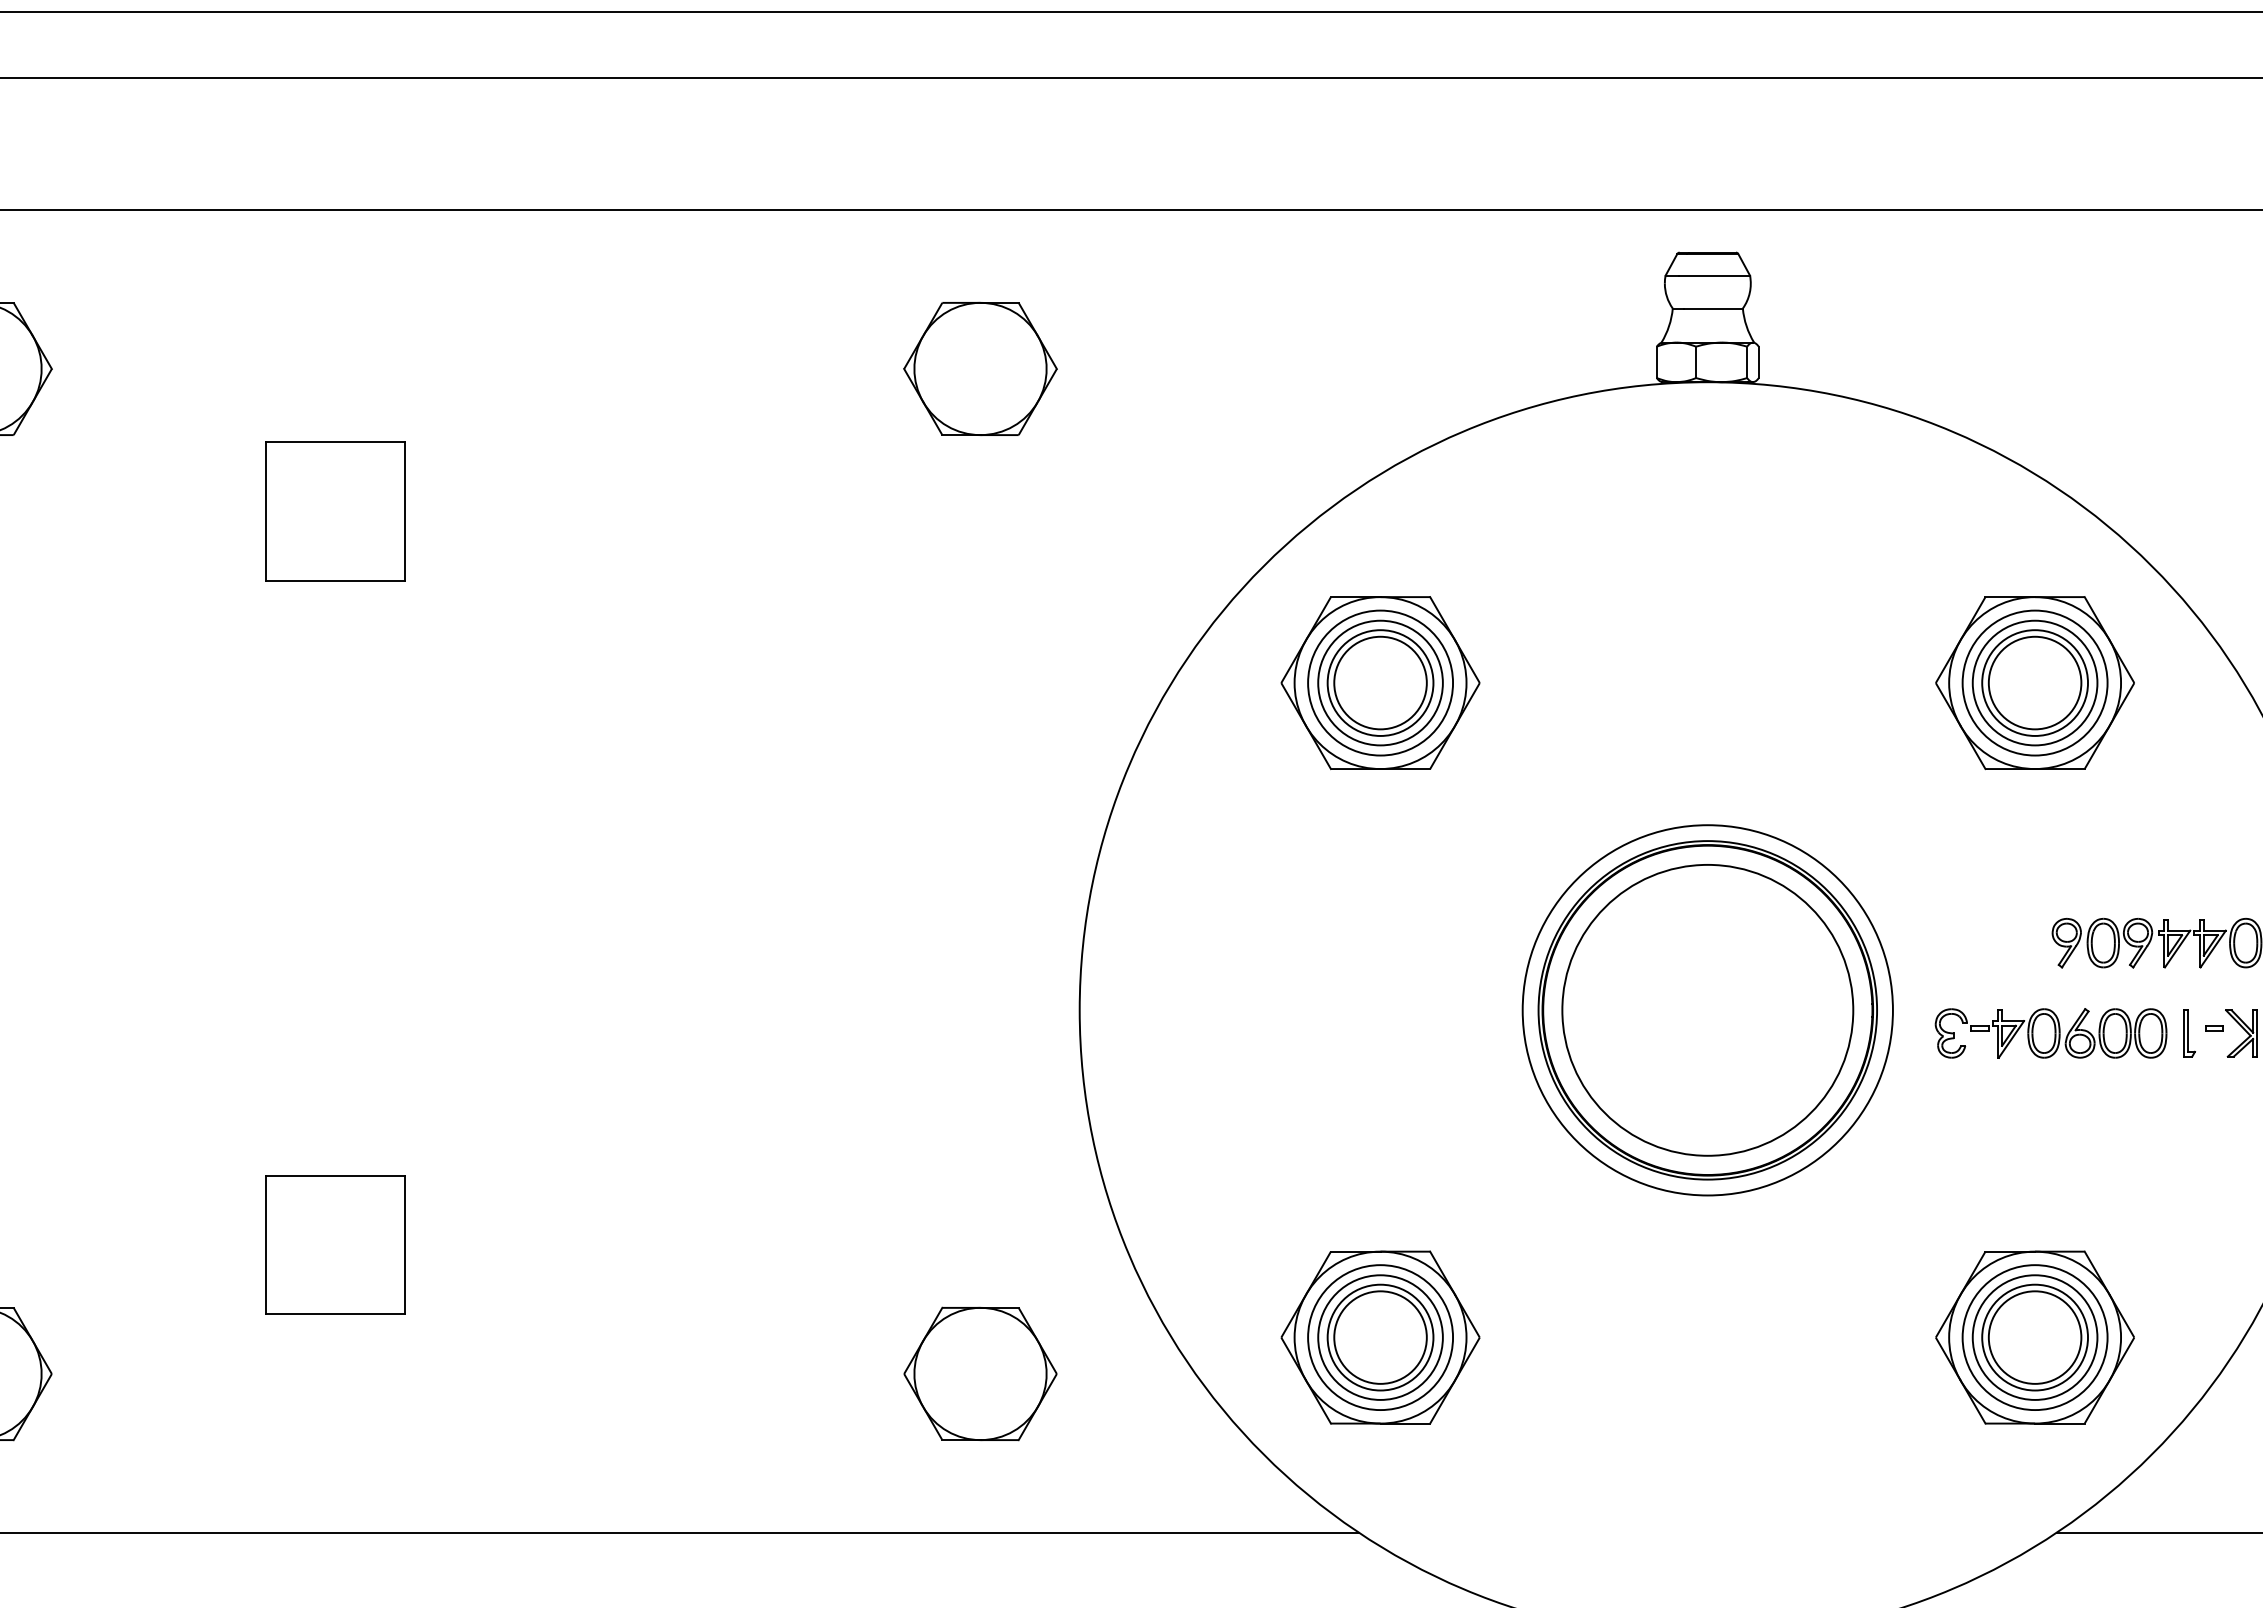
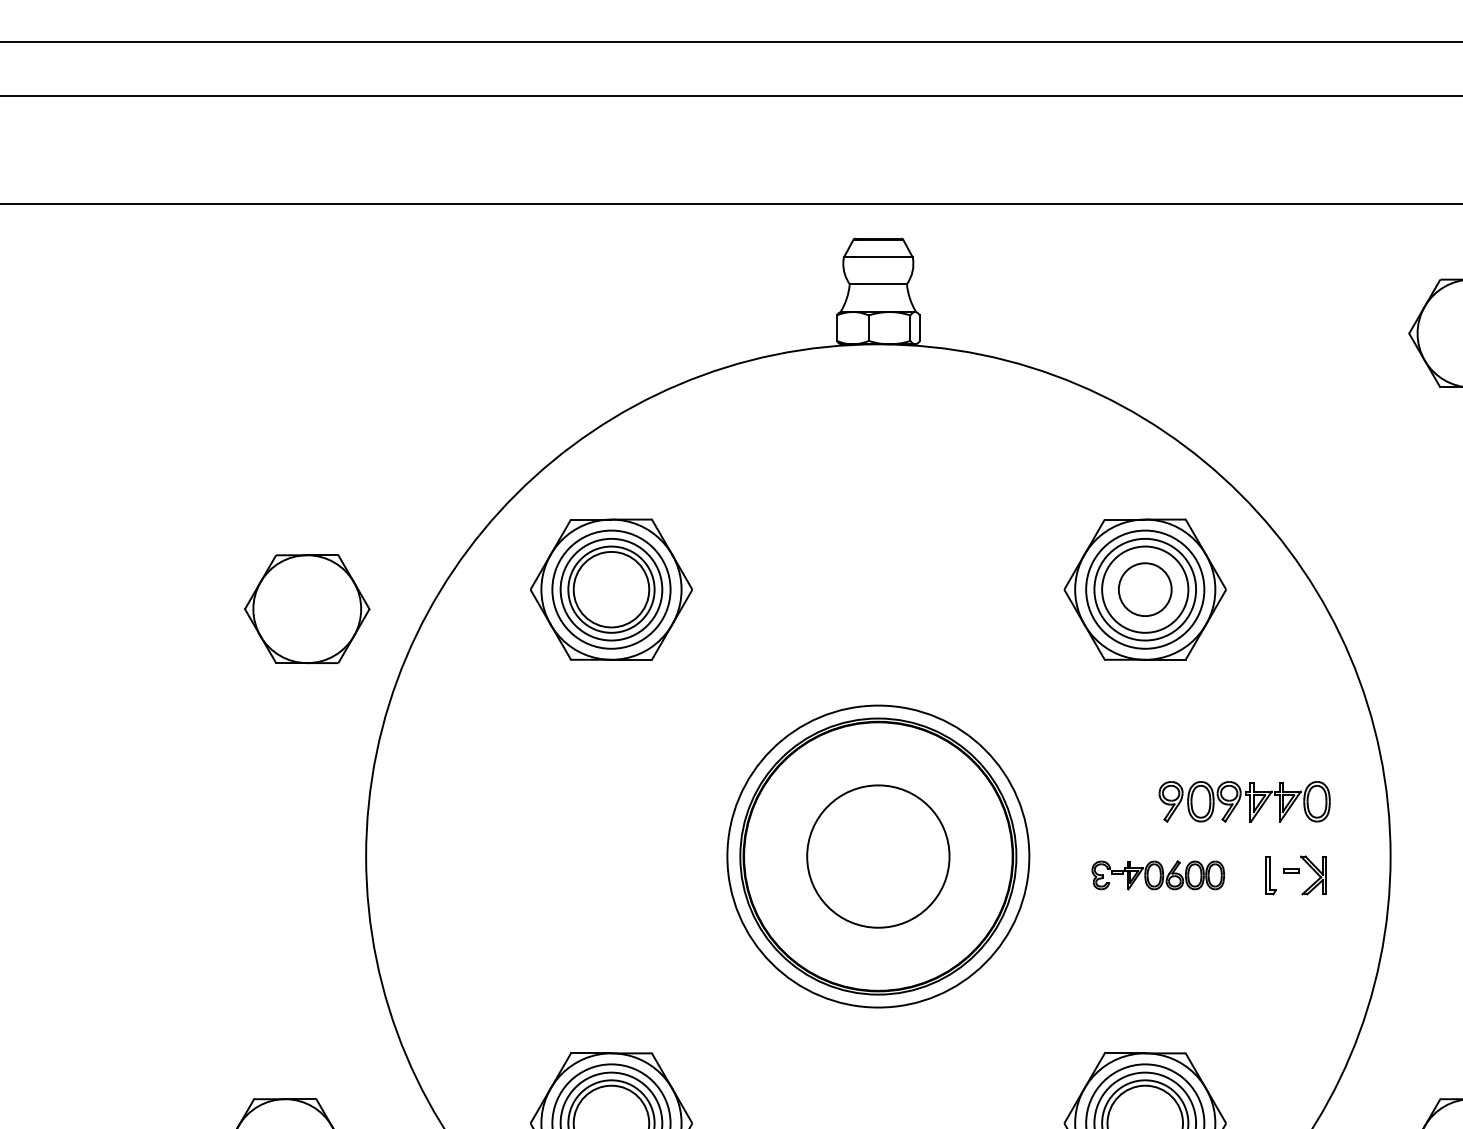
part: (980, 368) -> (307, 608), moved
circle: (2034, 682) -> (1144, 589), size x0.7
circle: (1707, 1009) -> (878, 855), size x0.6
part: (2050, 1033) -> (1157, 875), size x0.7

